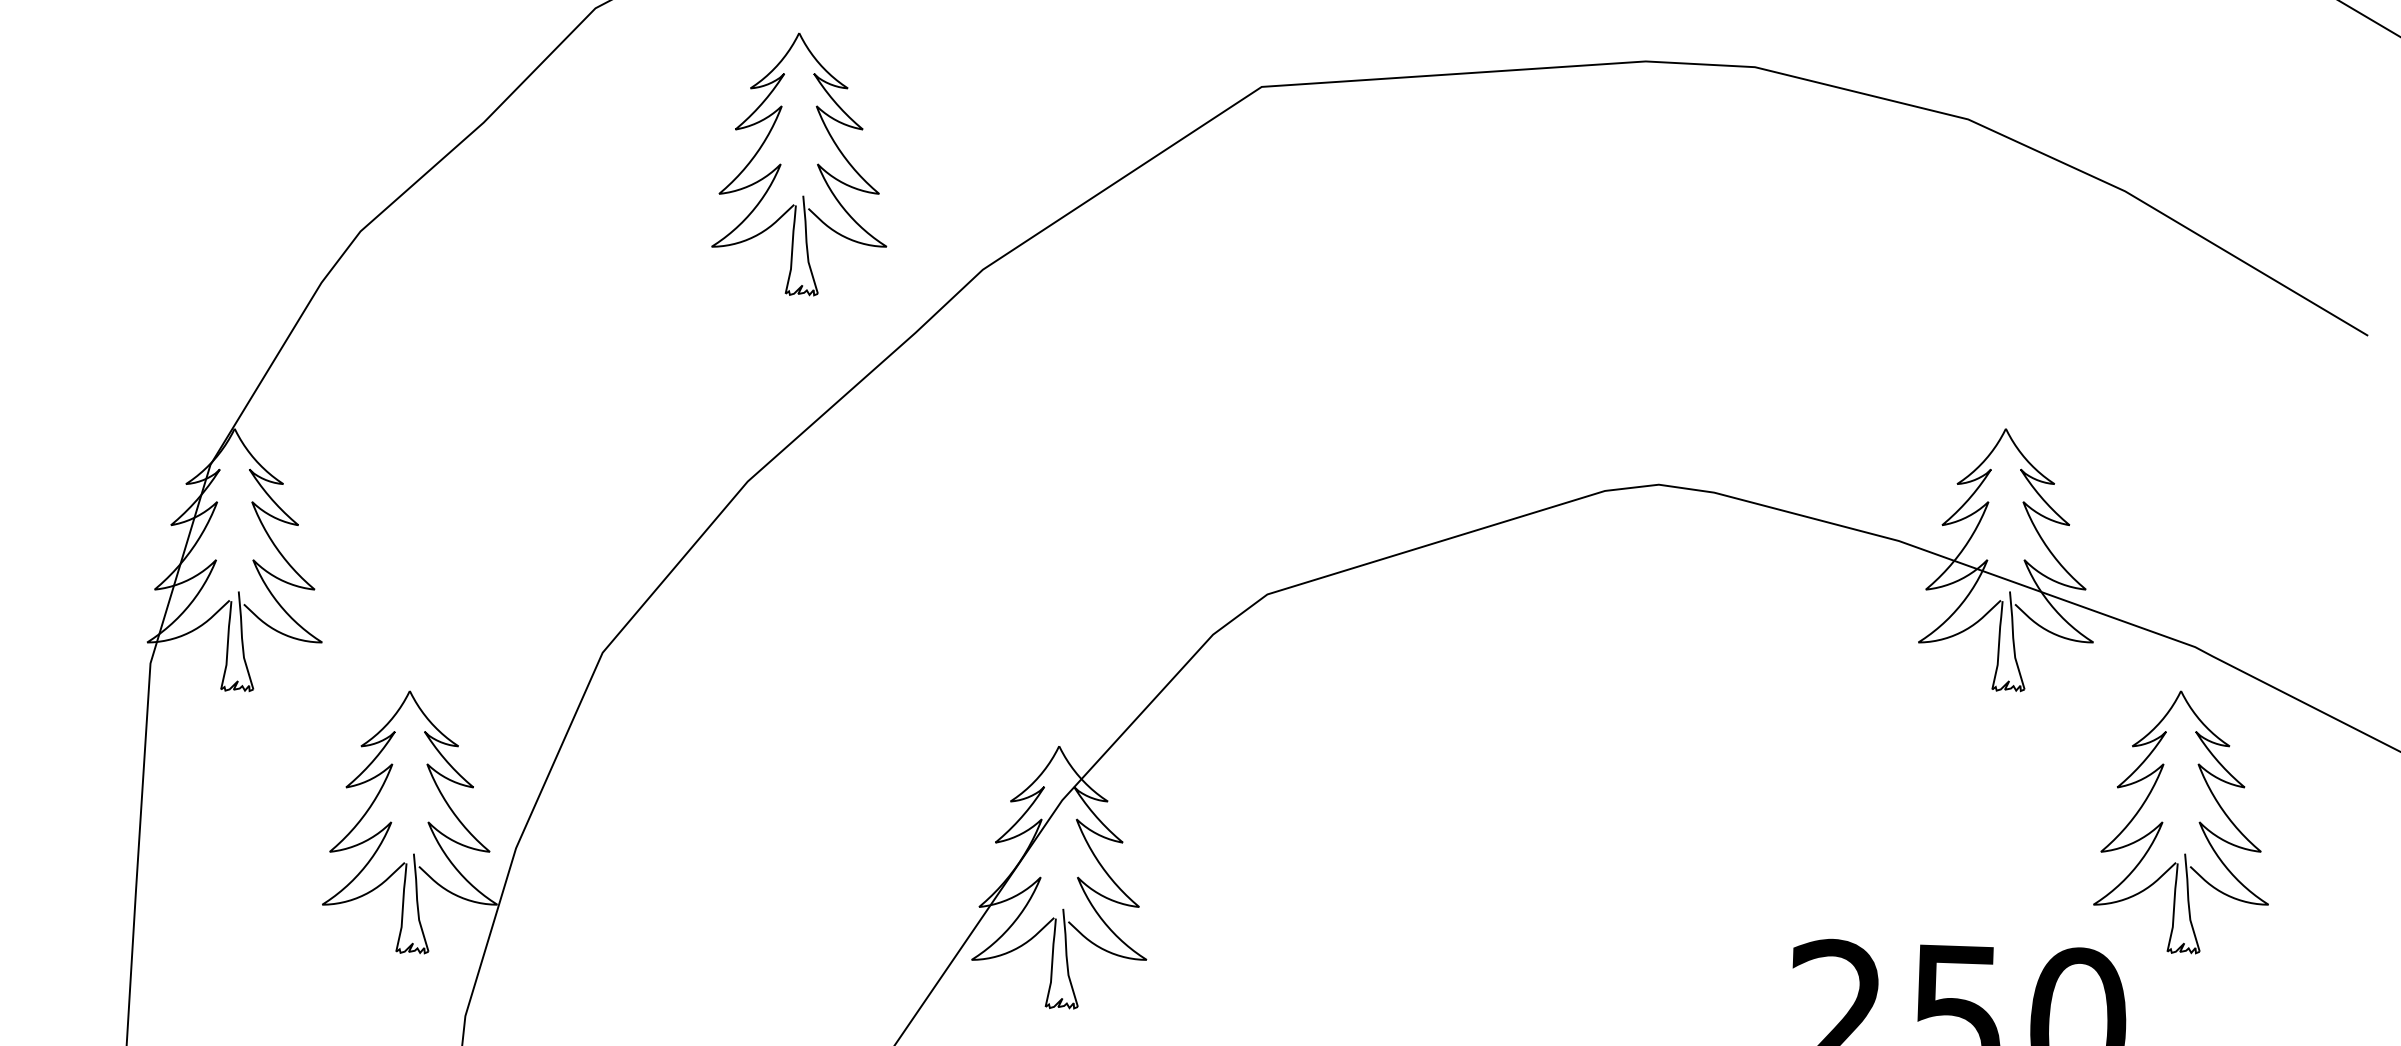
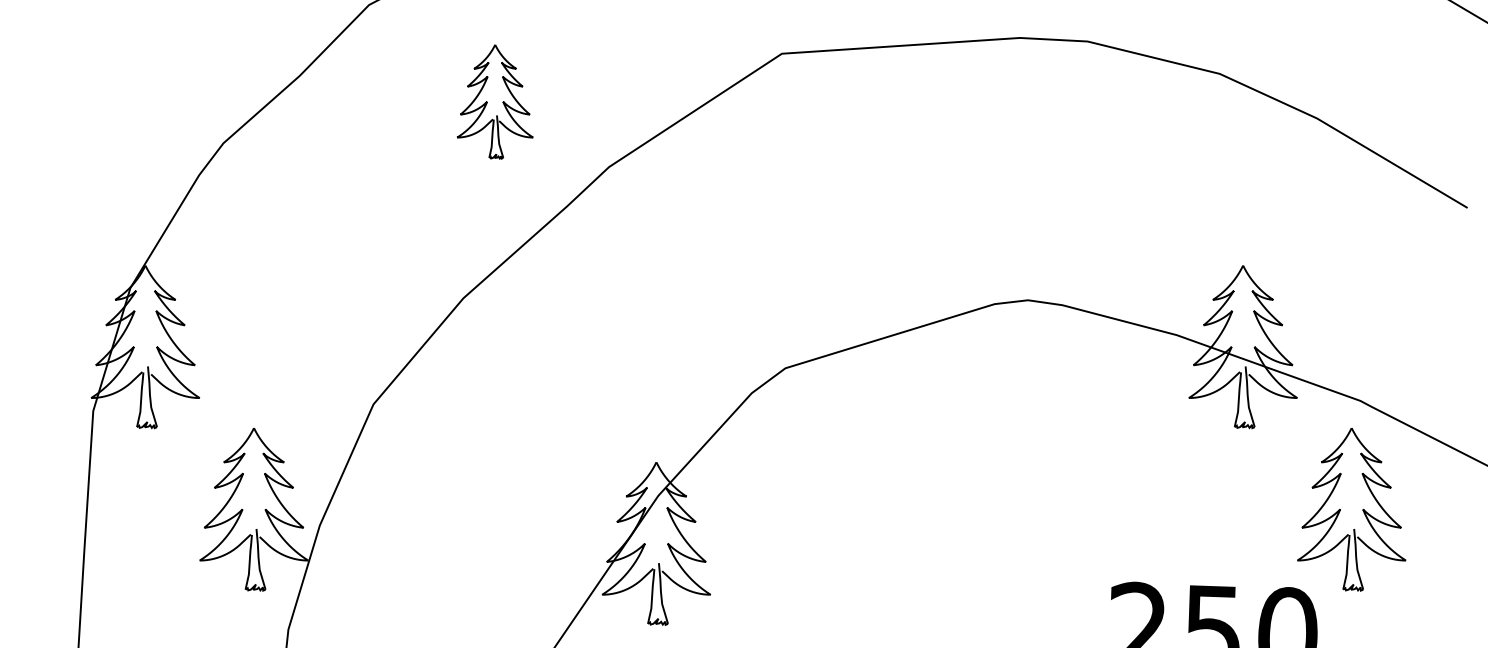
part: (797, 163) -> (494, 101), size x0.7

